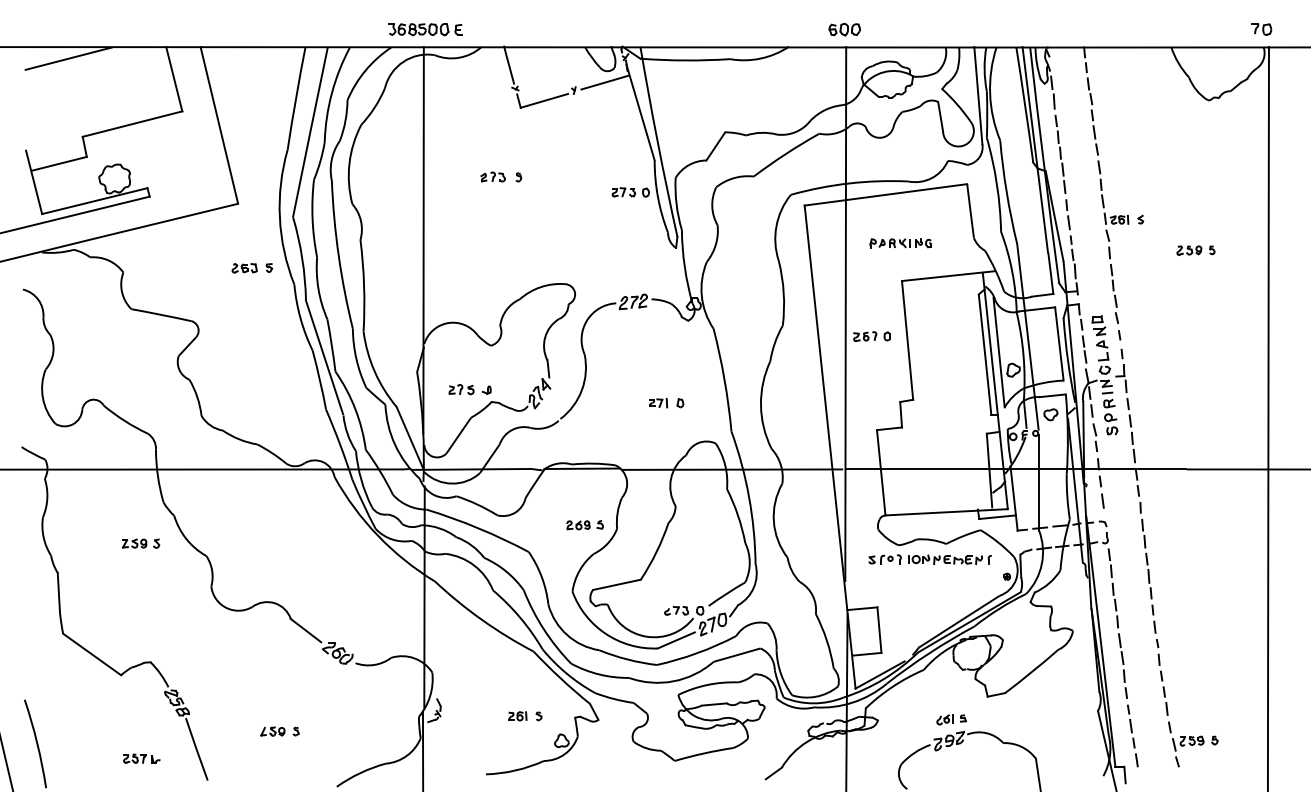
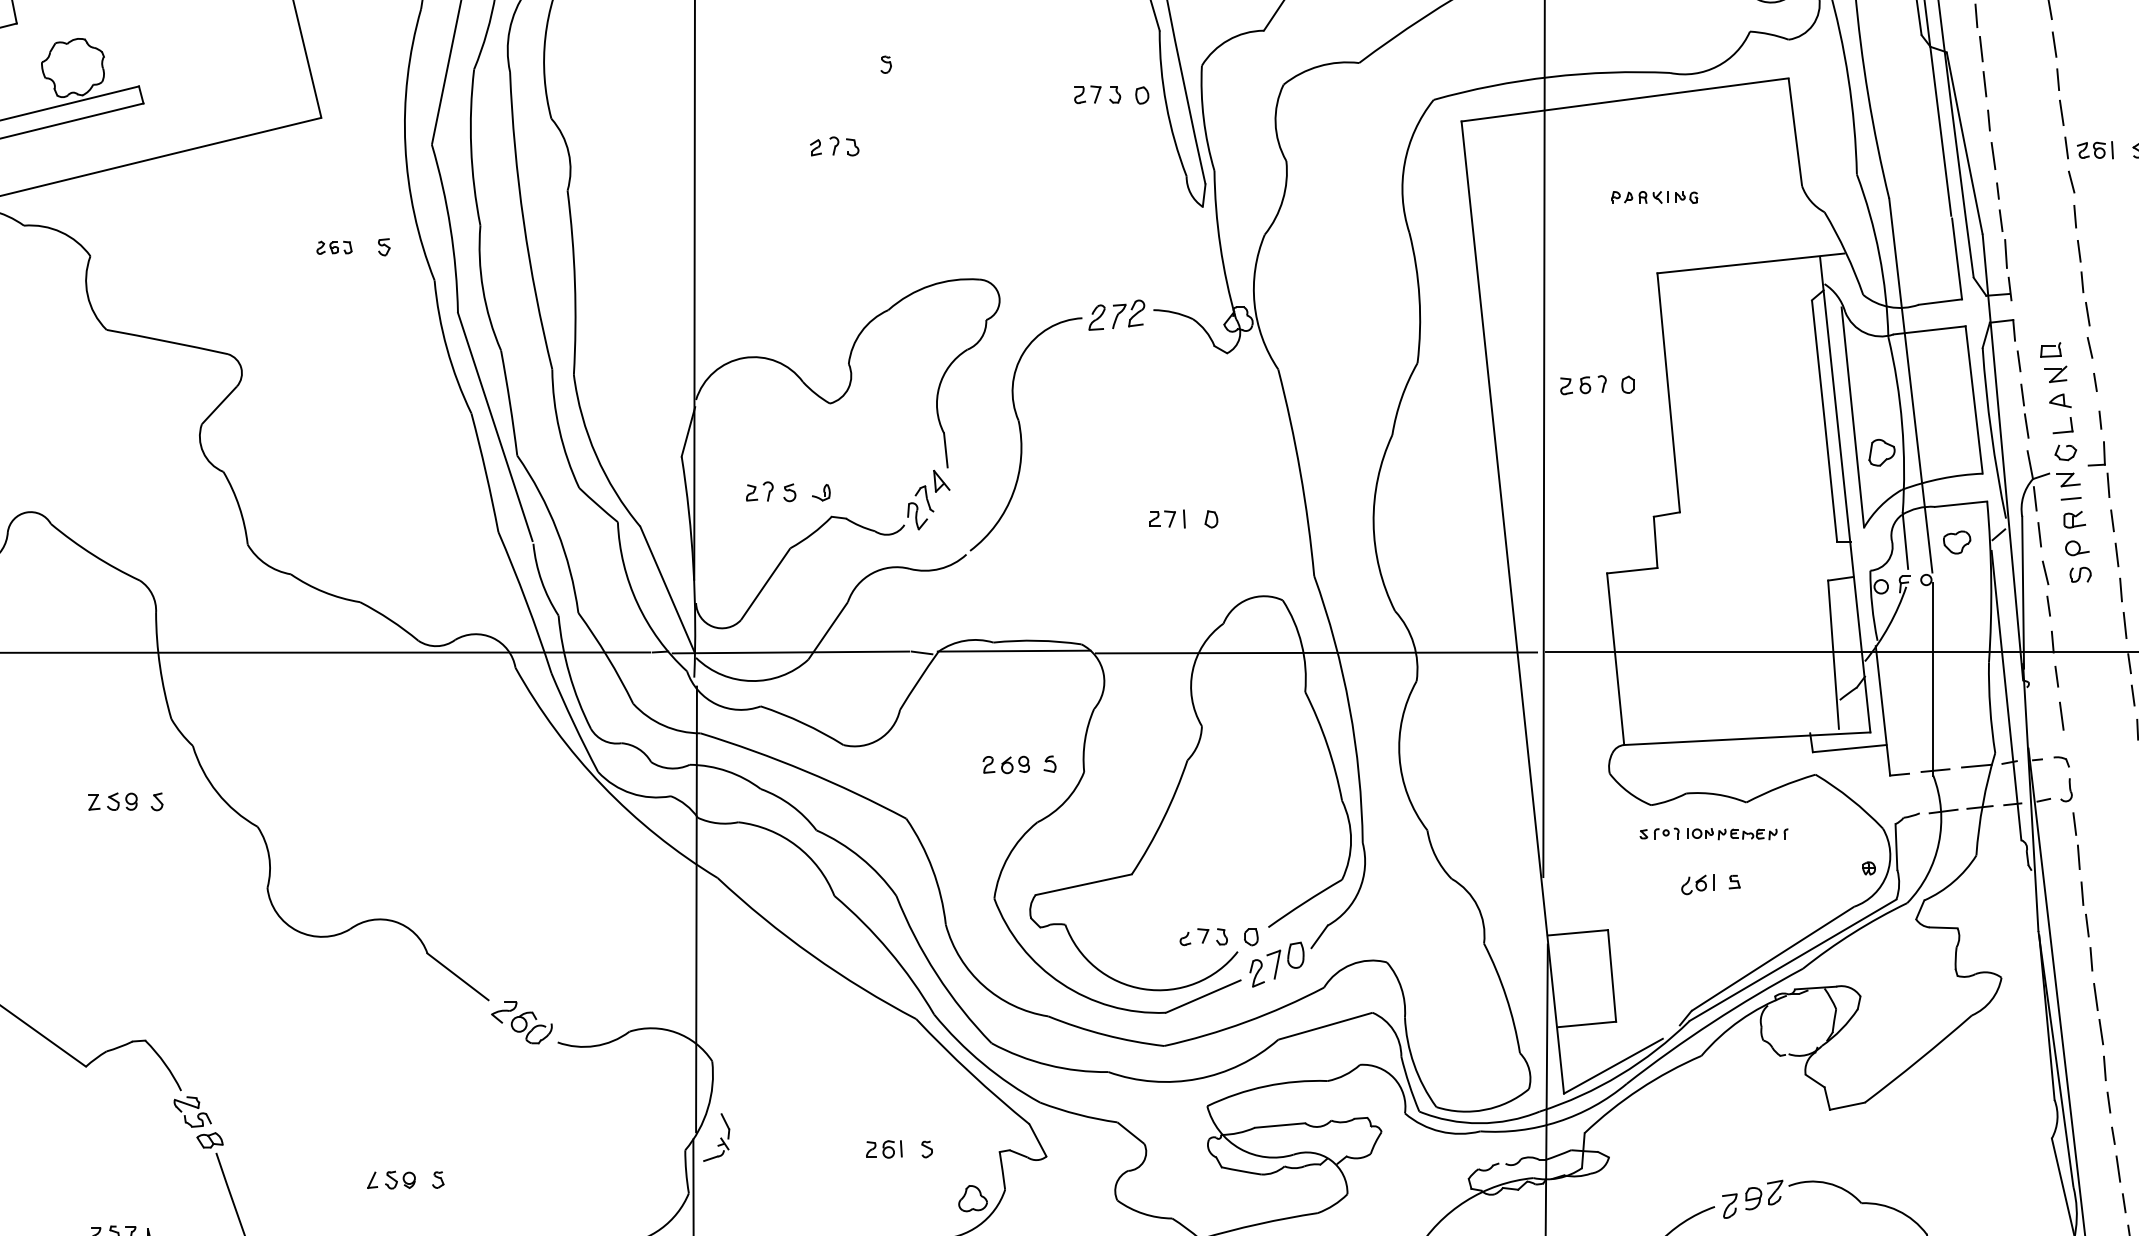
part: (492, 176) -> (833, 145), moved
part: (900, 243) -> (1654, 197), size x0.7
part: (244, 268) -> (334, 248), size x0.7
part: (929, 559) -> (1712, 833), size x0.6
part: (951, 719) -> (1710, 884), moved

